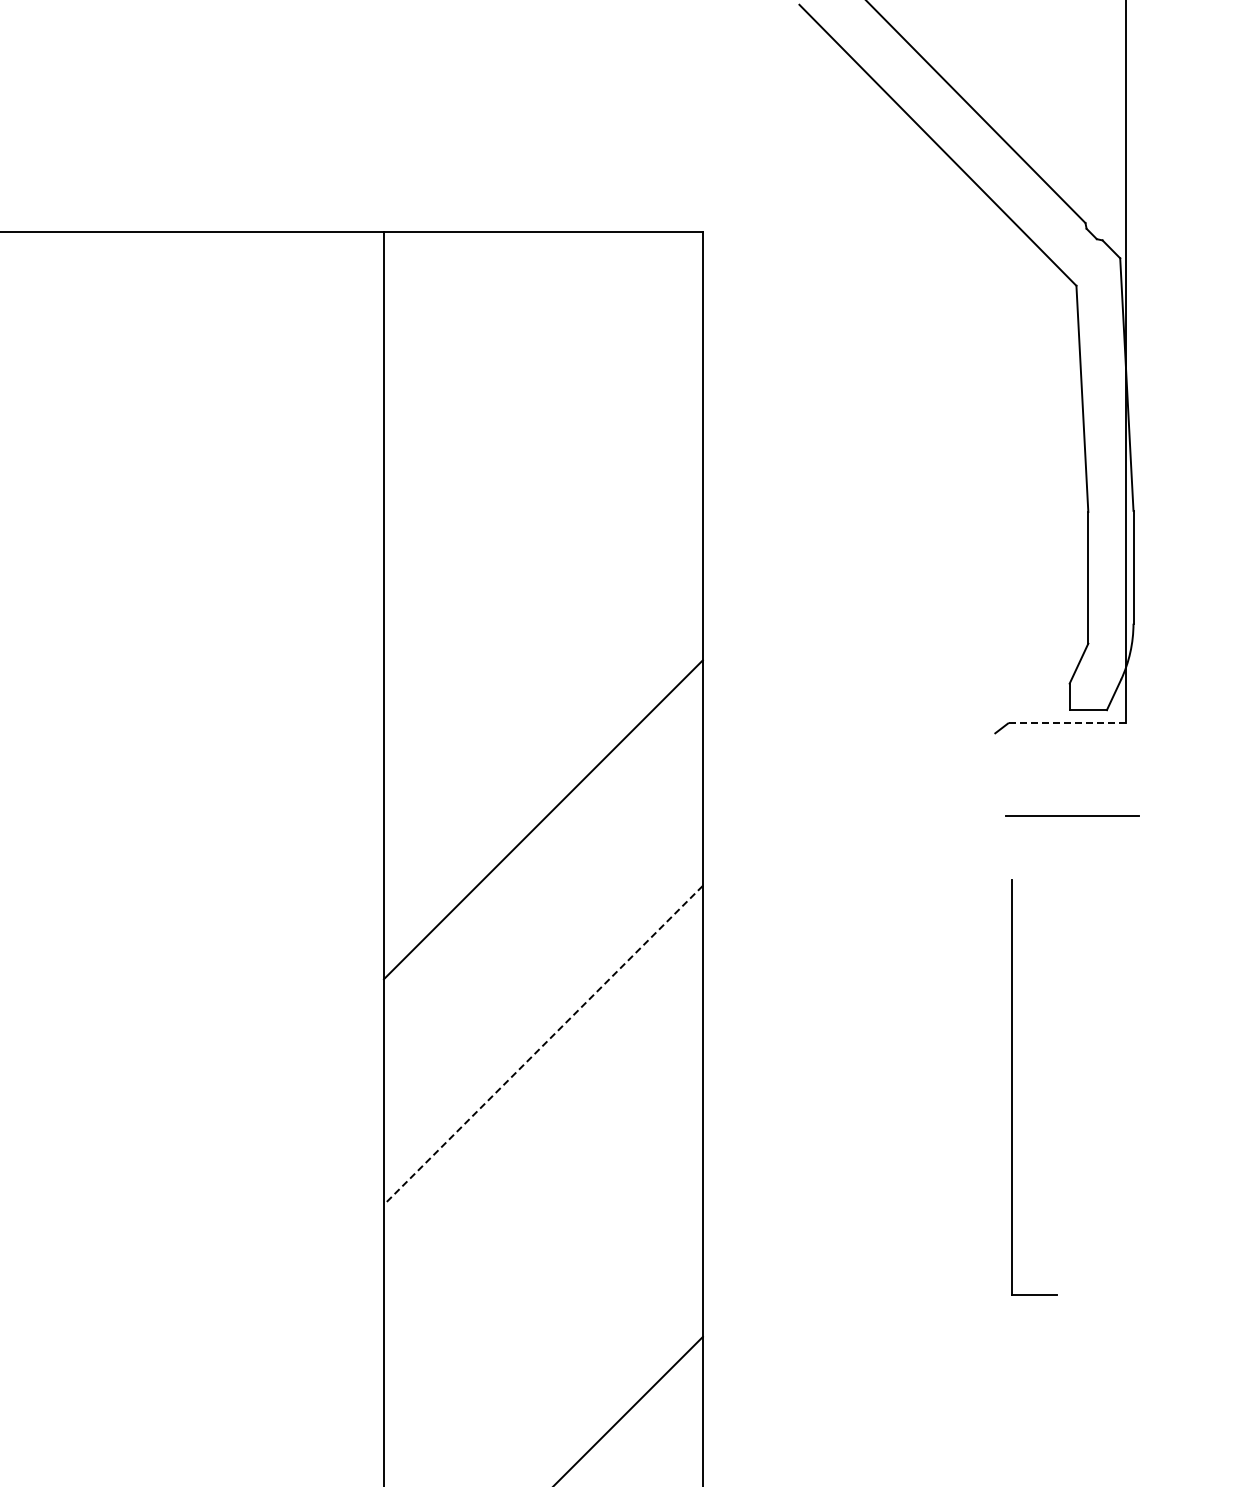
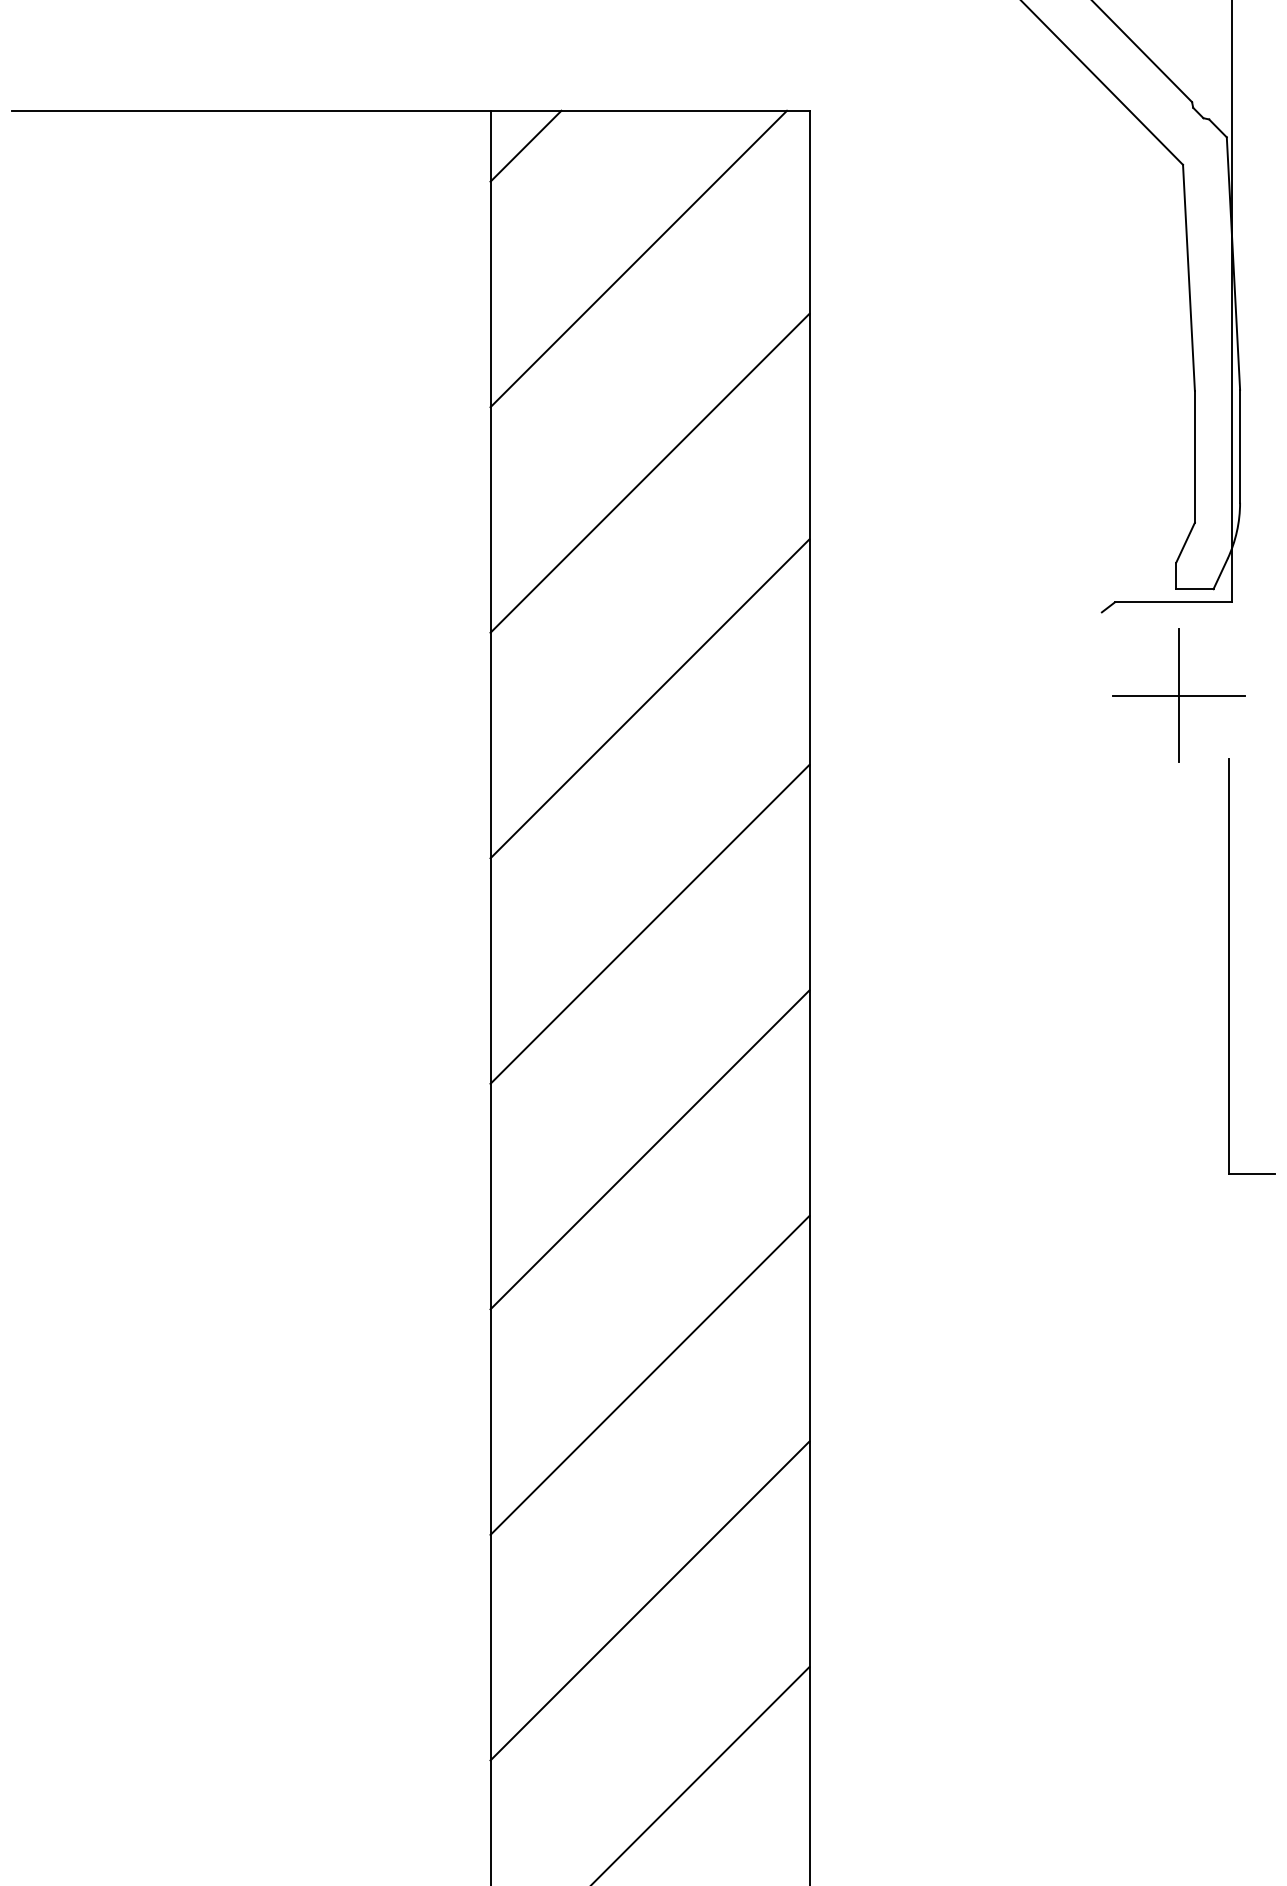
line: (418, 266) -> (525, 145), added
line: (531, 379) -> (638, 258), added
line: (542, 593) -> (649, 472), added
line: (1066, 723) -> (1173, 602), dashed -> solid
line: (1071, 816) -> (1178, 695), added
line: (543, 1045) -> (650, 924), dashed -> solid
part: (1011, 1087) -> (1229, 966), moved
line: (542, 1270) -> (649, 1149), added

